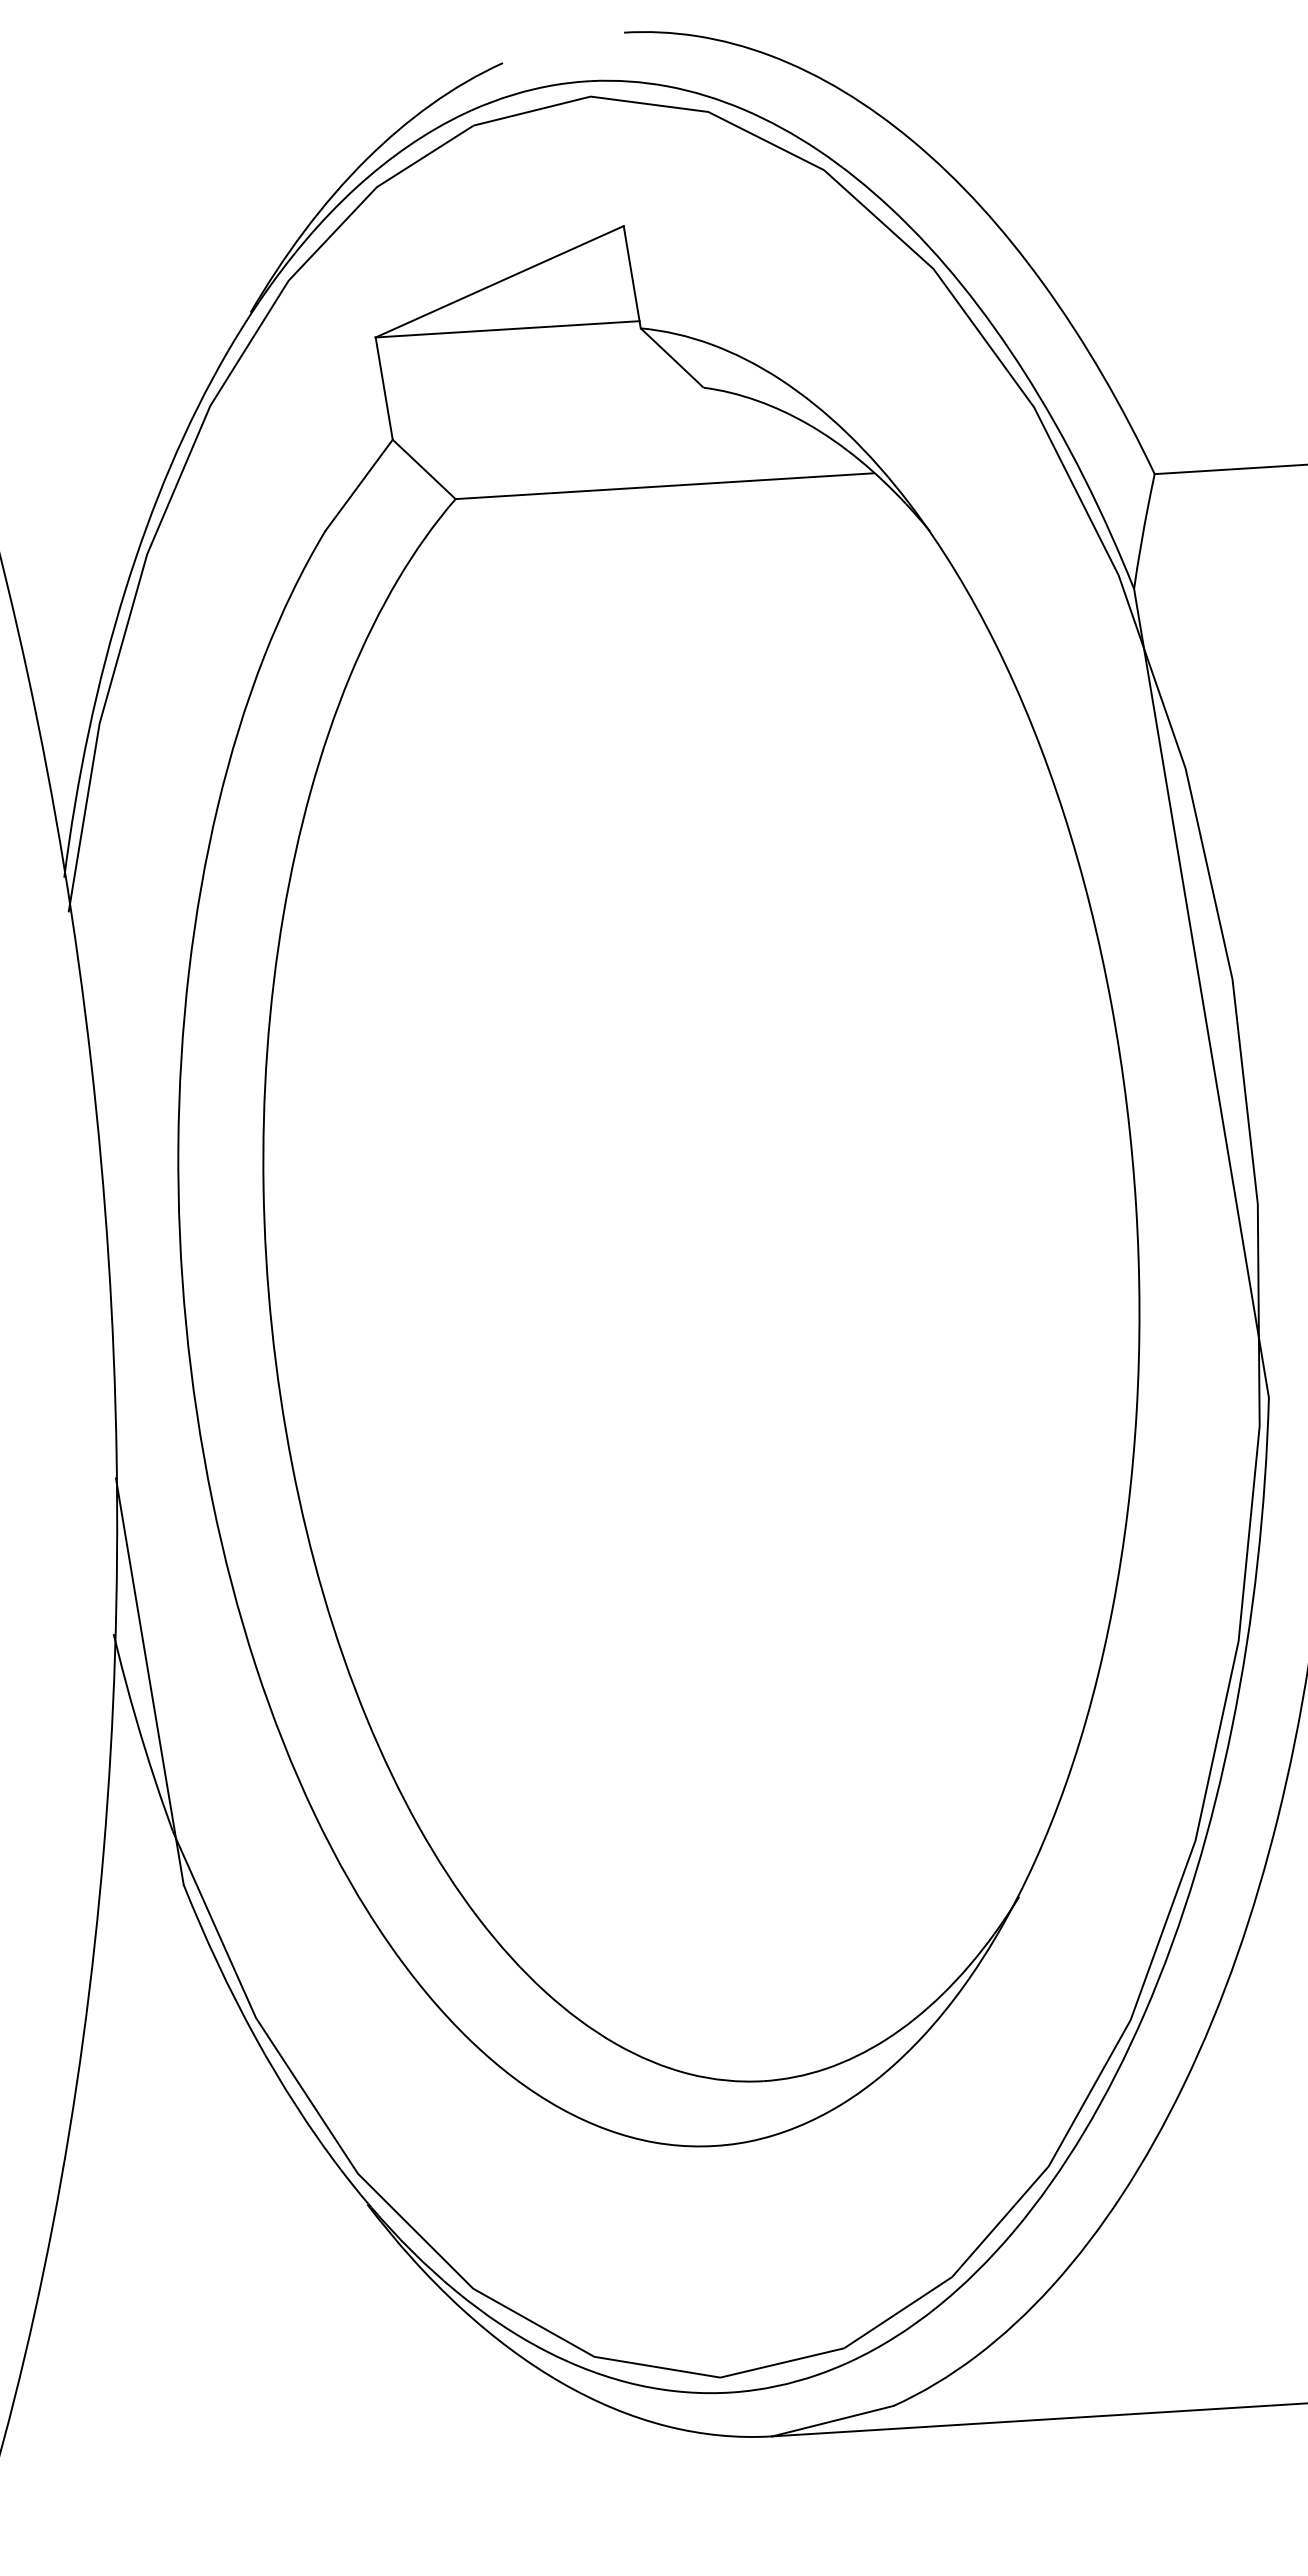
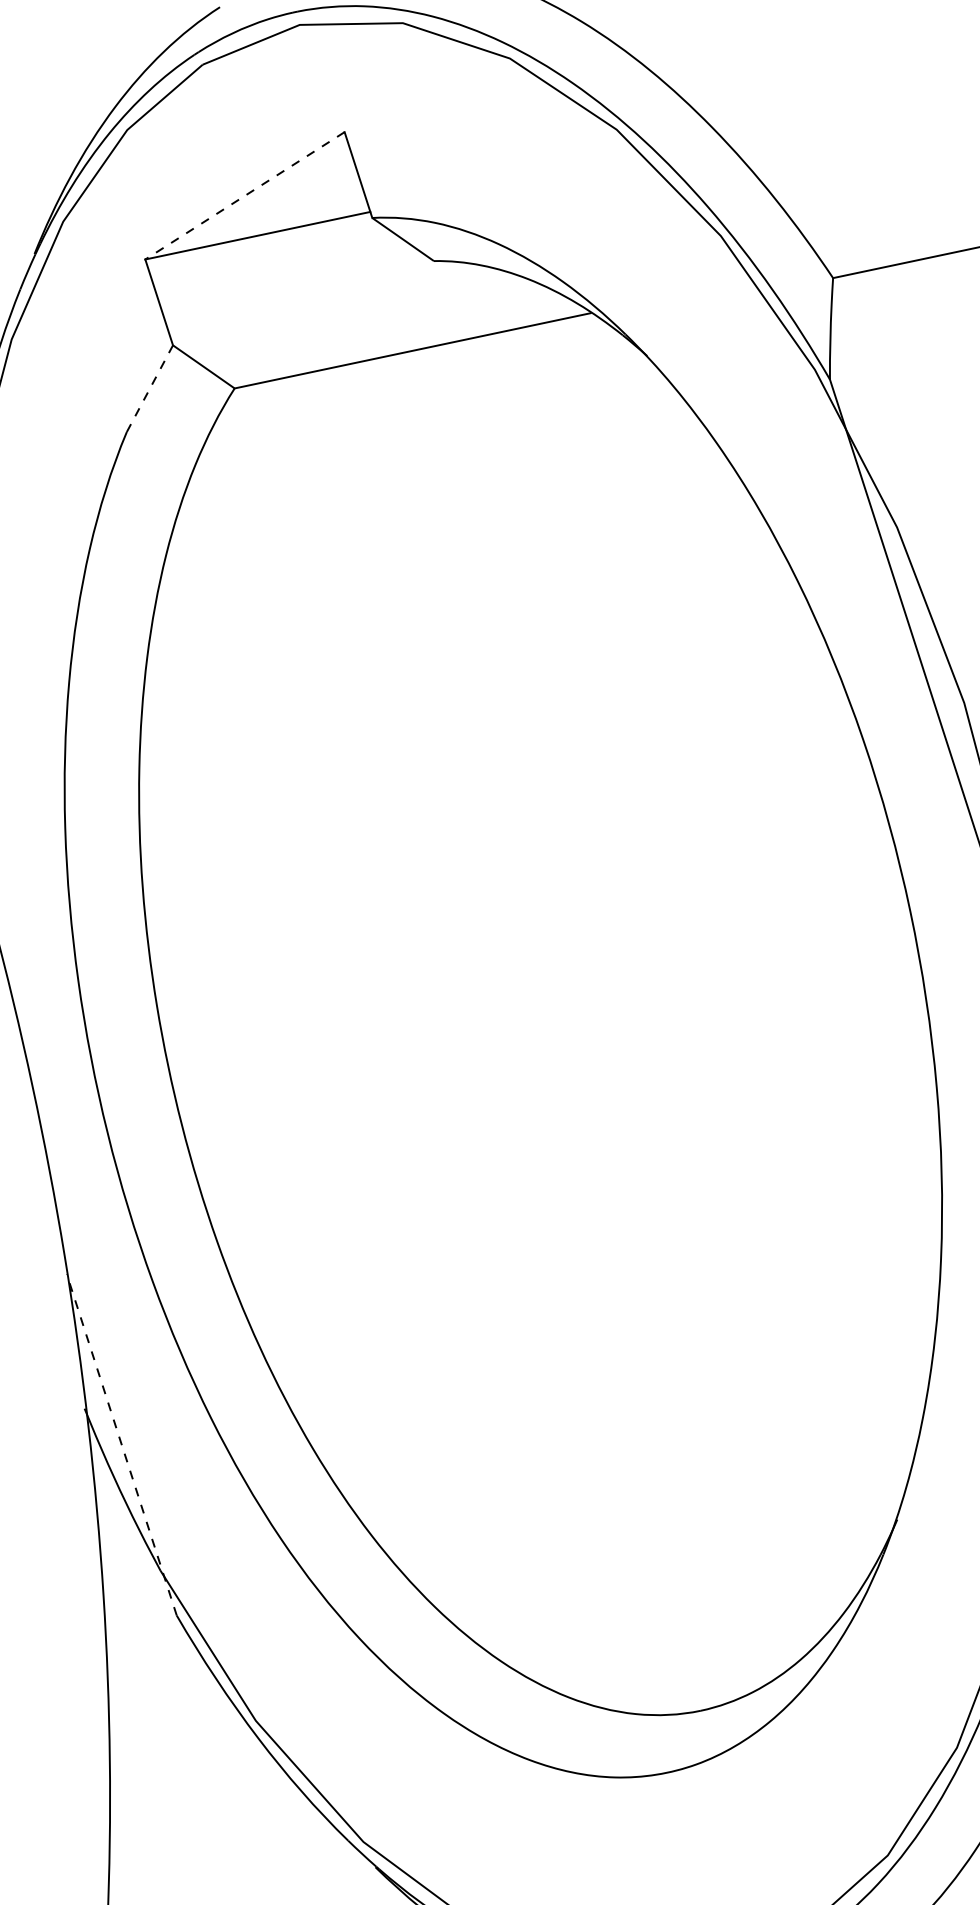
line: (499, 281) -> (244, 195), solid -> dashed
line: (359, 484) -> (150, 388), solid -> dashed
line: (149, 1681) -> (121, 1444), solid -> dashed

